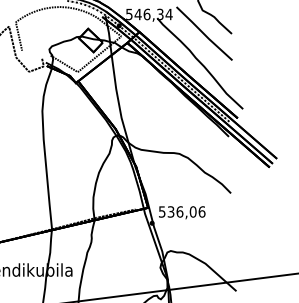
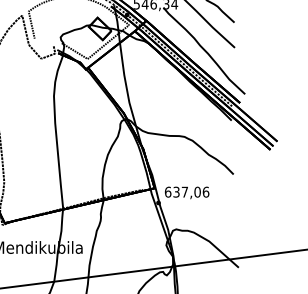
text: (171, 211) -> (176, 191), 536,06 -> 637,06

